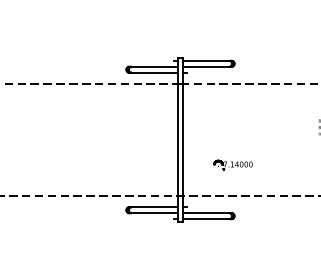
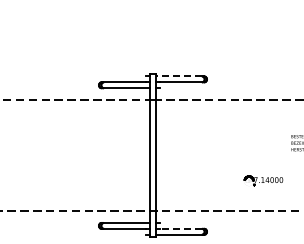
line: (206, 60) -> (179, 76), solid -> dashed
part: (232, 164) -> (263, 180), moved
line: (207, 213) -> (180, 229), solid -> dashed

